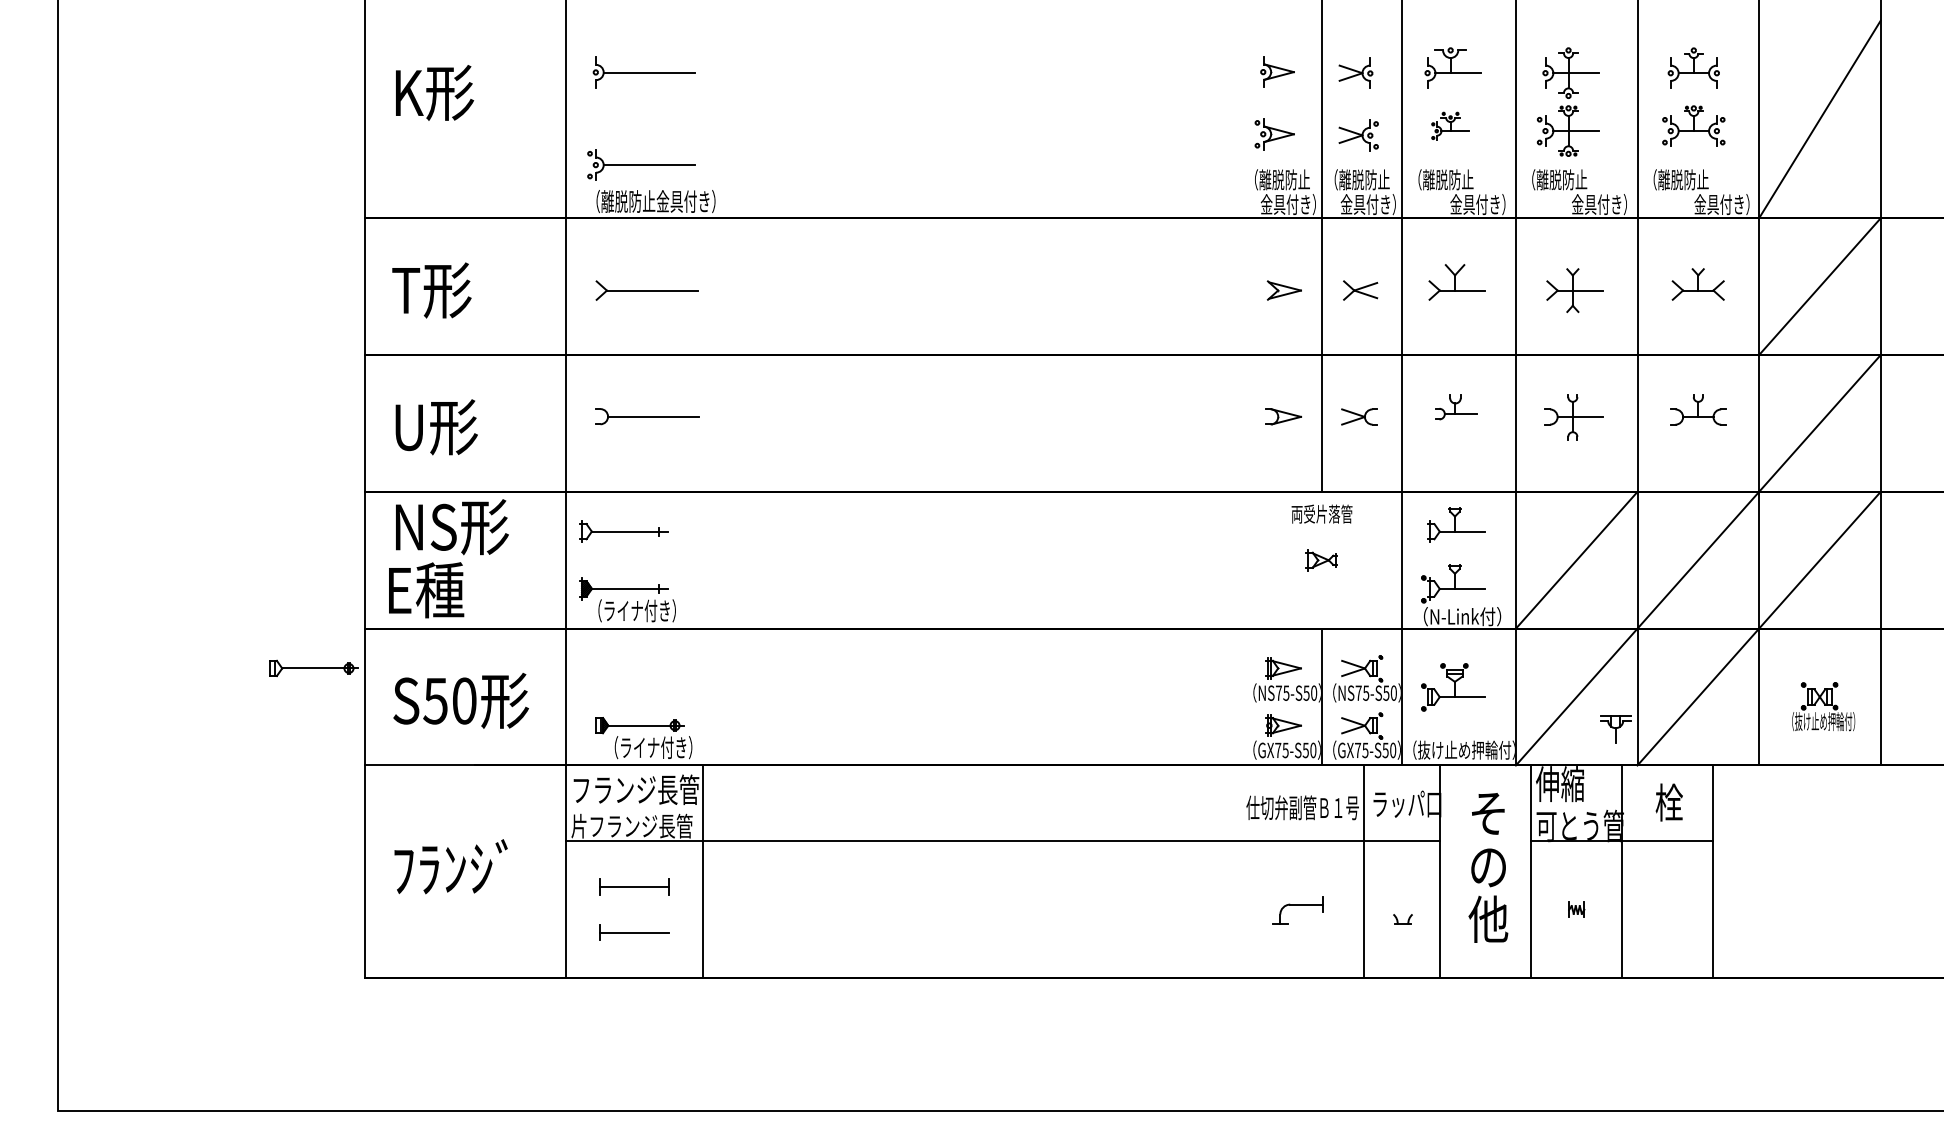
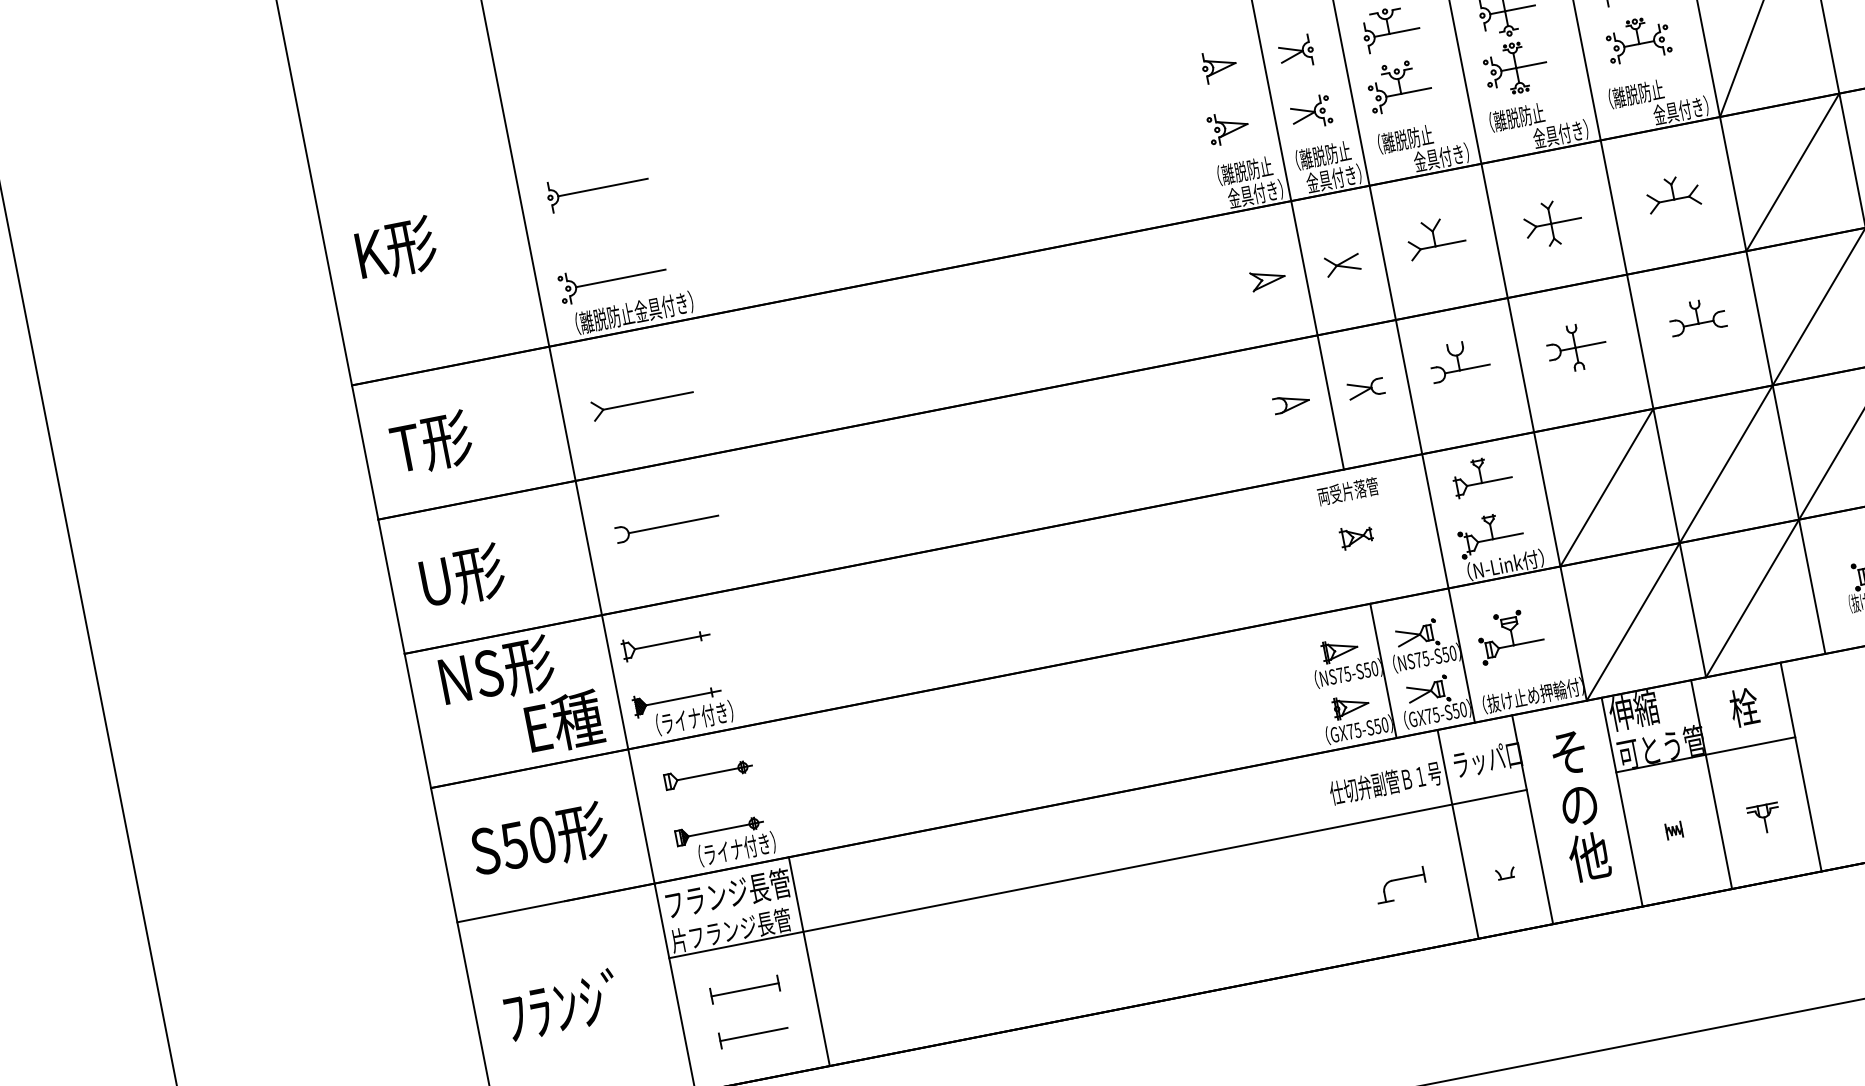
part: (1450, 126) -> (1399, 86), size x1.67
part: (1456, 407) -> (1459, 360), size x1.43
text: (426, 590) -> (564, 722), moved
part: (313, 667) -> (707, 773), moved
part: (1615, 729) -> (1764, 818), moved

